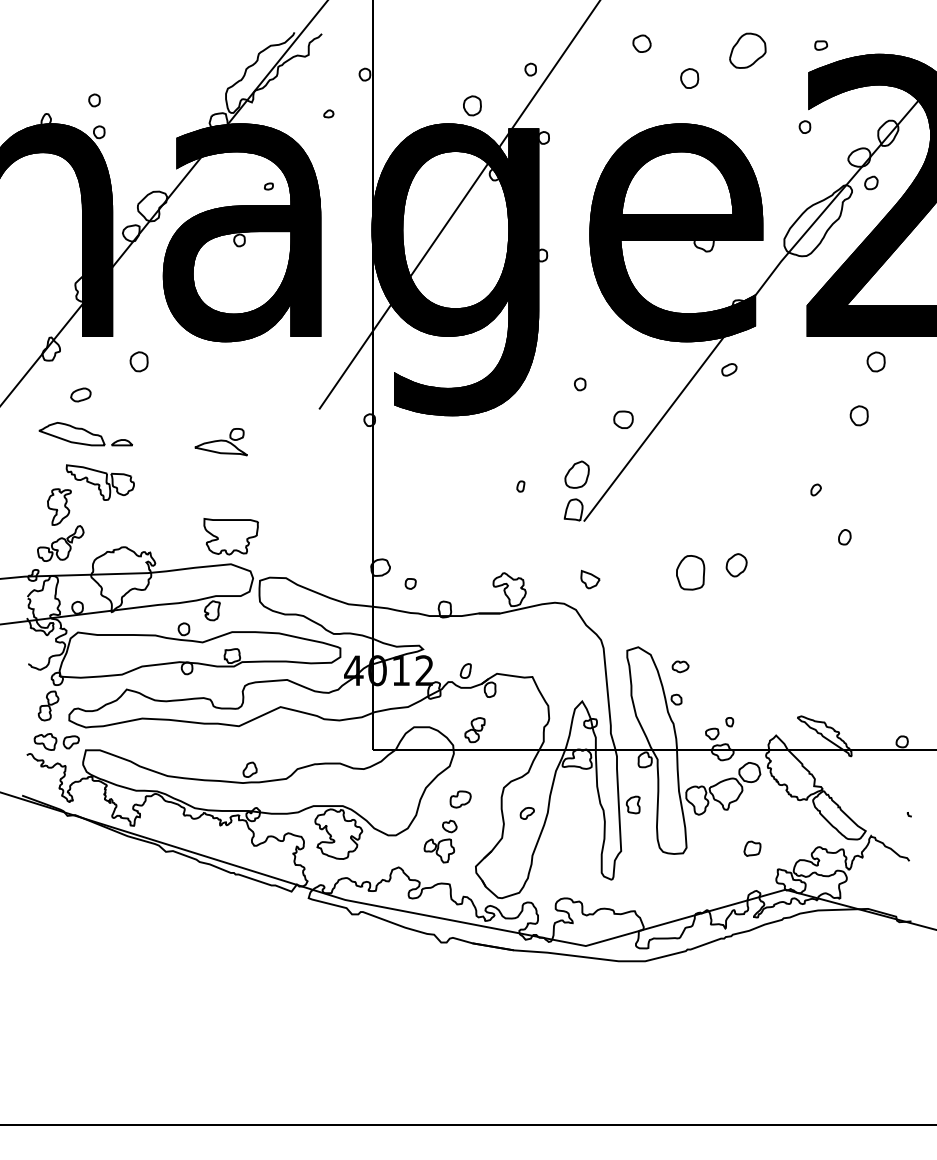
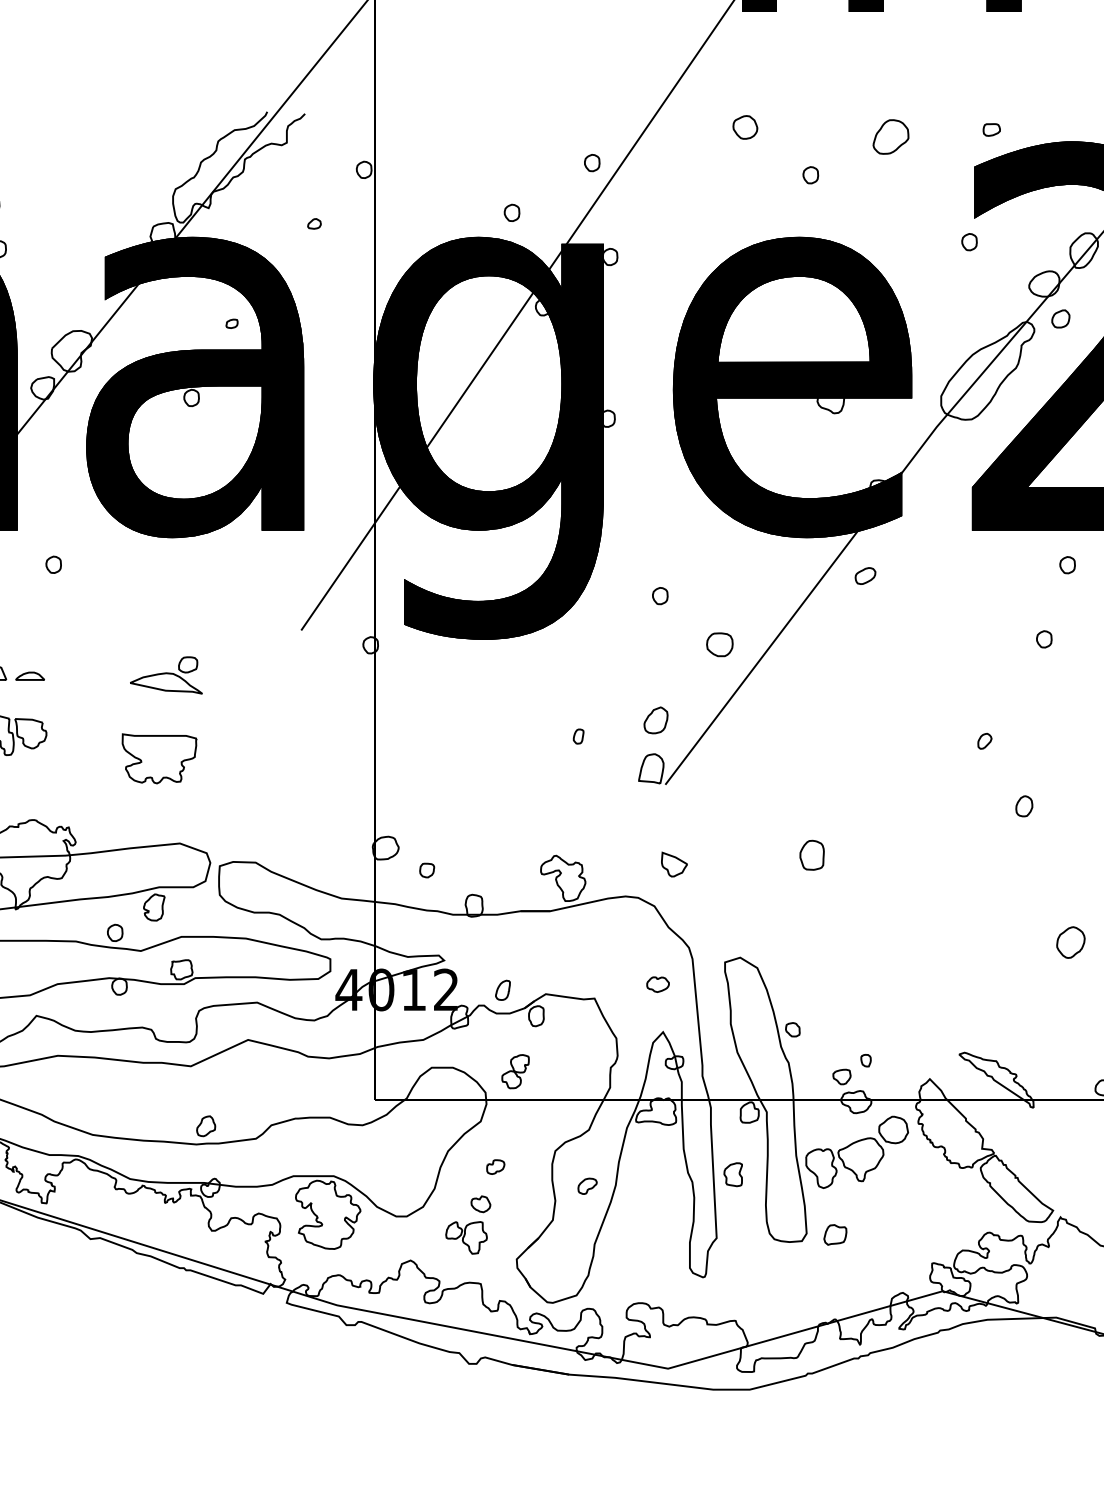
part: (747, 50) -> (890, 136), size x0.71
part: (689, 78) -> (810, 175), size x0.62
part: (472, 105) -> (512, 212), size x0.62
part: (139, 361) -> (54, 564), size x0.62
part: (876, 361) -> (1067, 564), size x0.62
part: (859, 415) -> (1044, 638), size x0.62
part: (576, 474) -> (655, 720), size x0.71
part: (230, 536) -> (158, 758), moved
part: (736, 565) -> (1070, 942), moved
part: (690, 572) -> (812, 854), size x0.62
part: (680, 666) -> (657, 984), moved
part: (460, 799) -> (495, 1167), size x0.62
part: (752, 848) -> (835, 1234), moved

